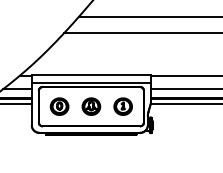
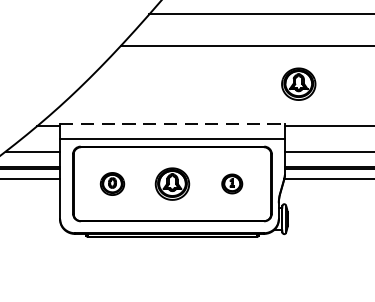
part: (158, 53) -> (298, 83), added
line: (91, 74) -> (172, 123), solid -> dashed
part: (59, 106) -> (112, 183), size x0.7
part: (122, 106) -> (231, 183), size x0.6

